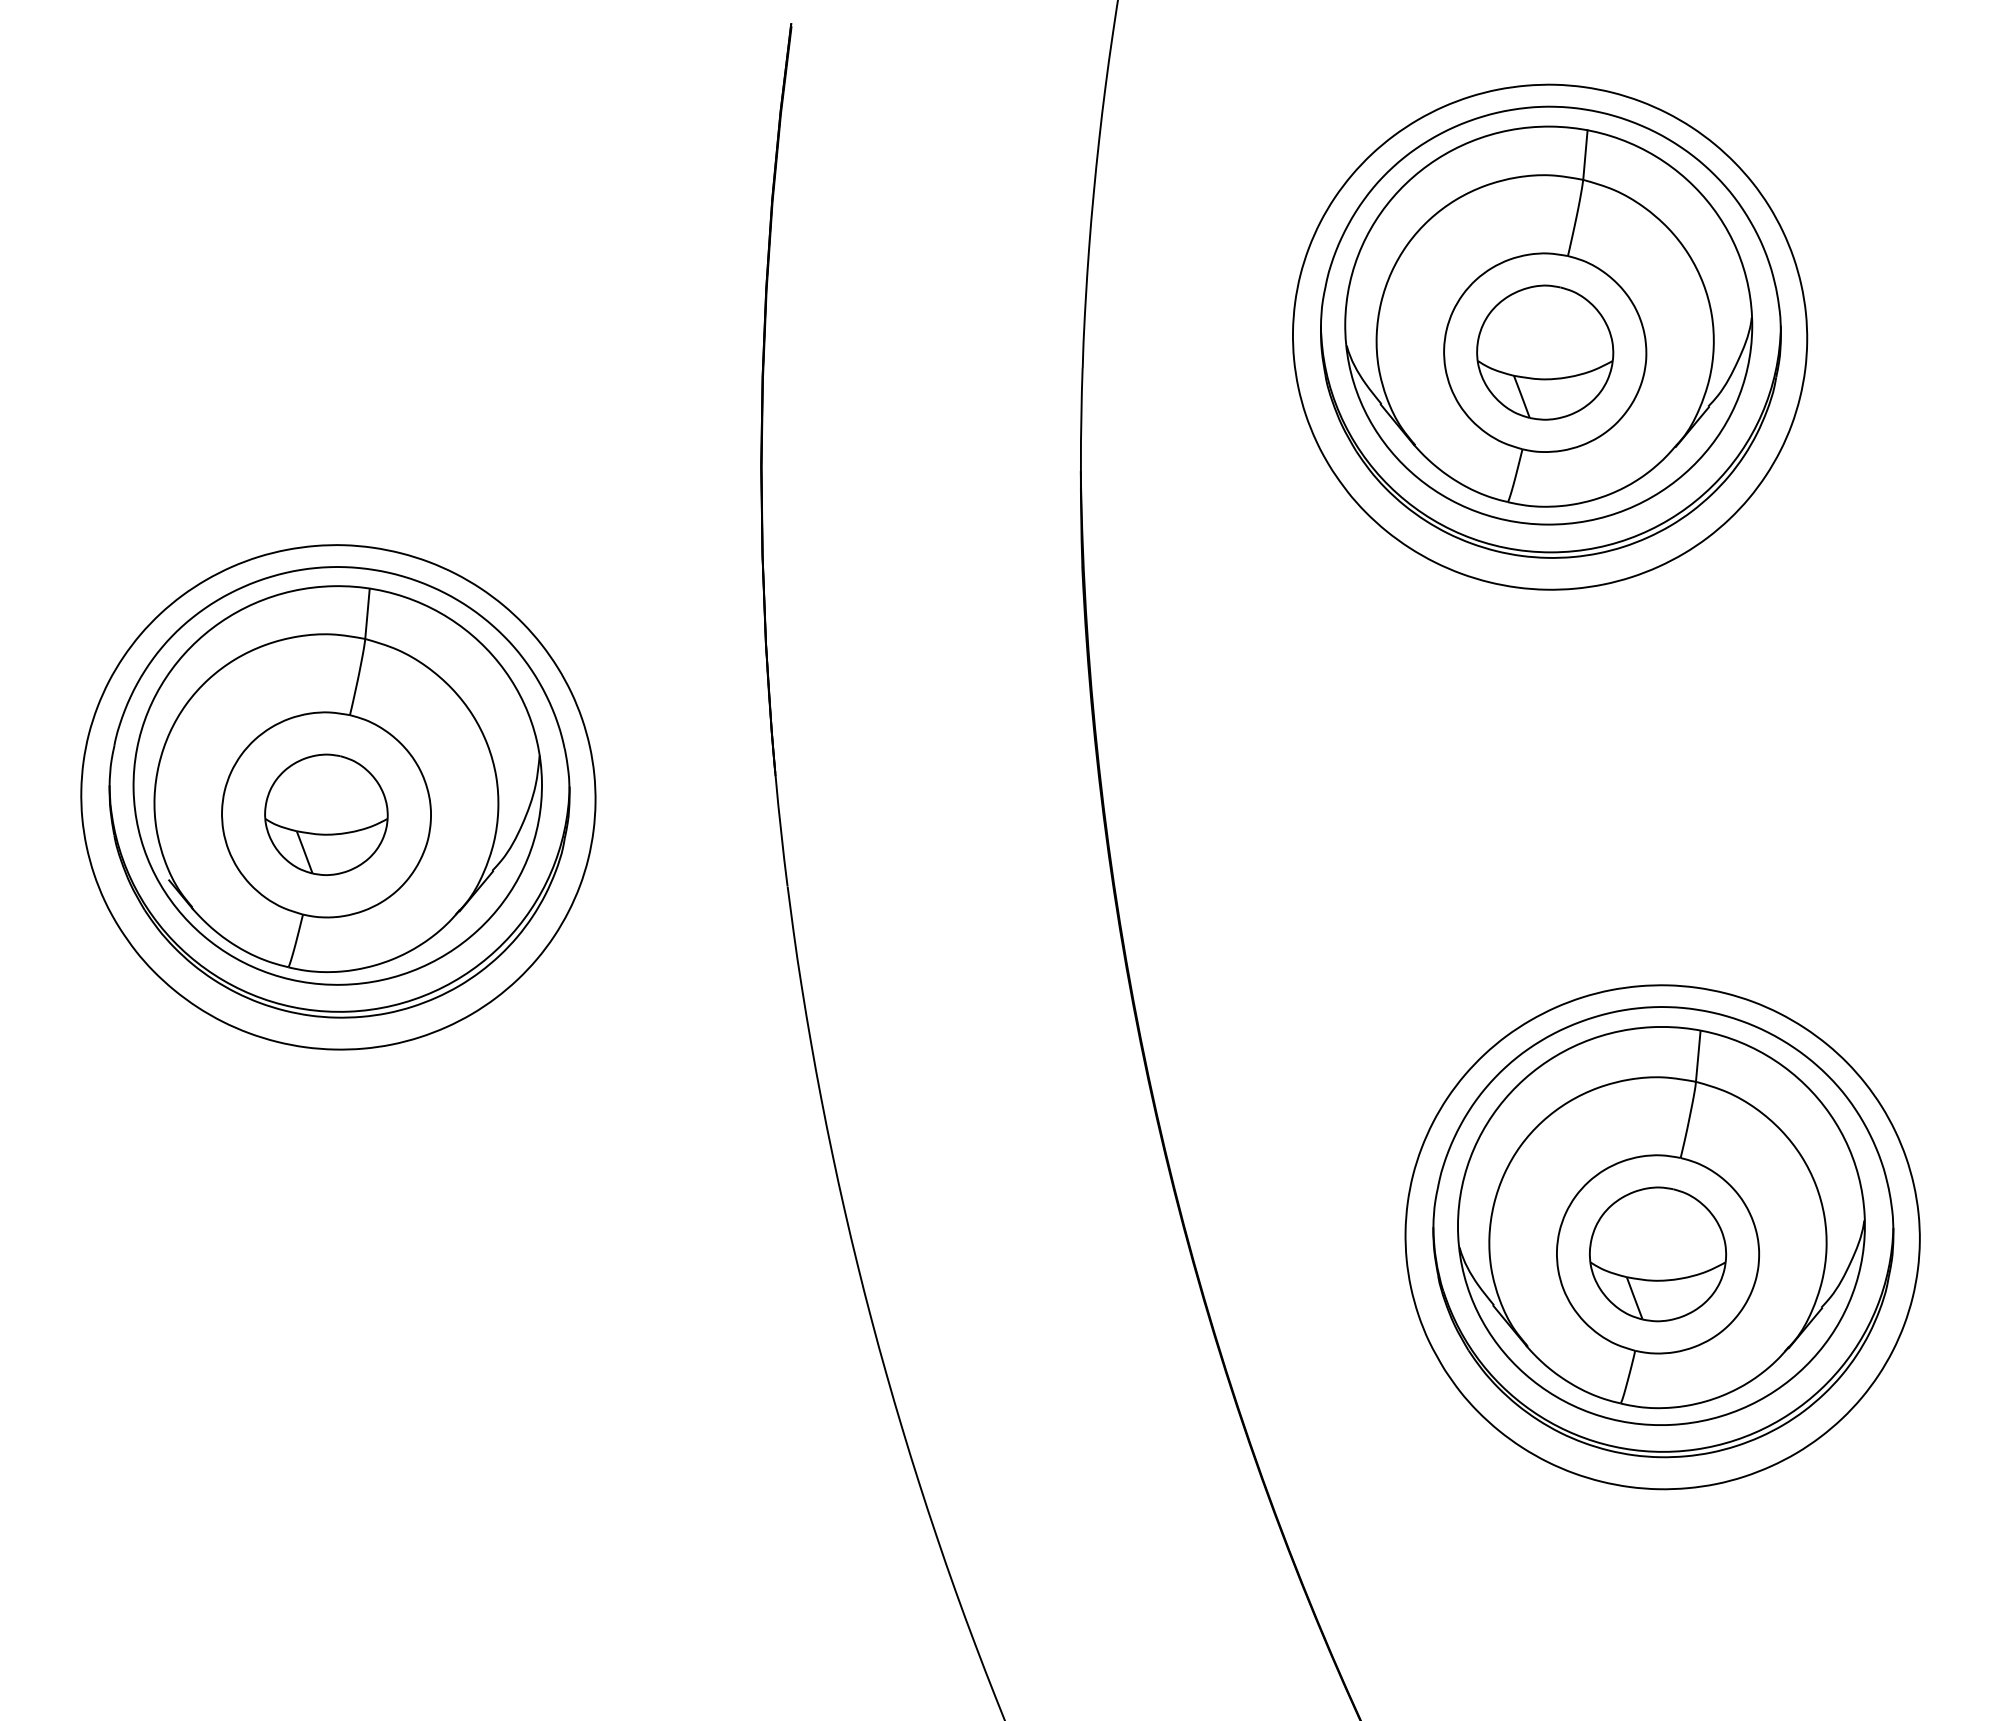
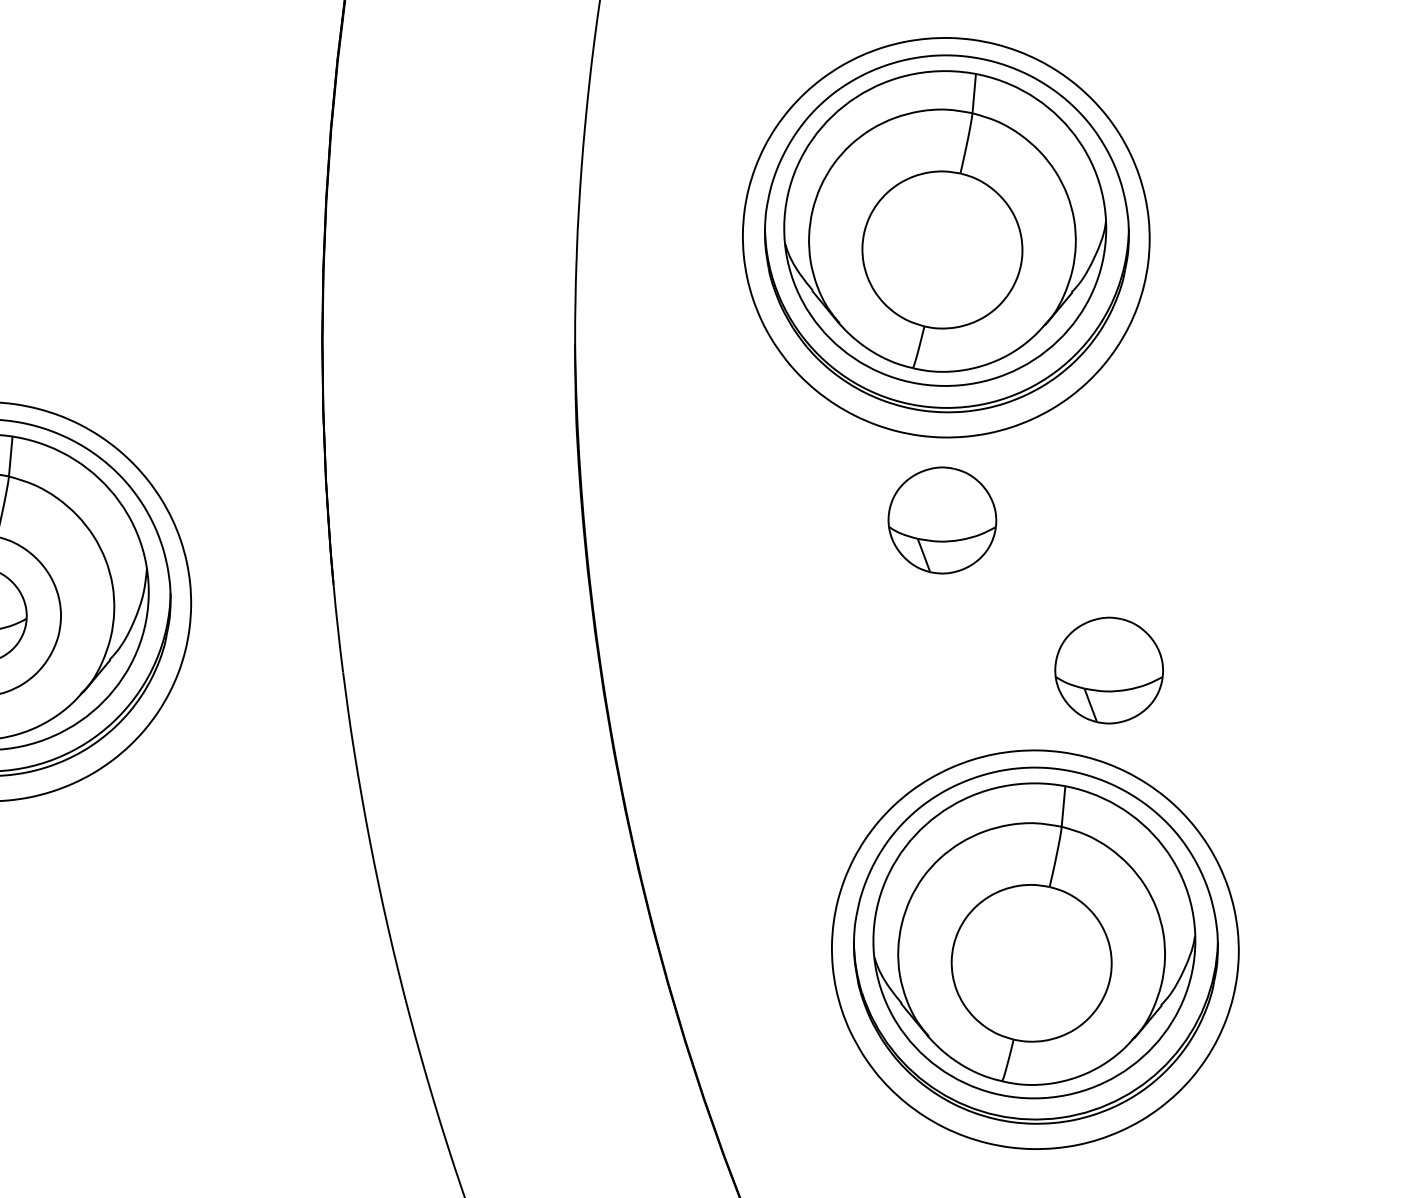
part: (1545, 352) -> (942, 520), moved
part: (1658, 1254) -> (1109, 670), moved

